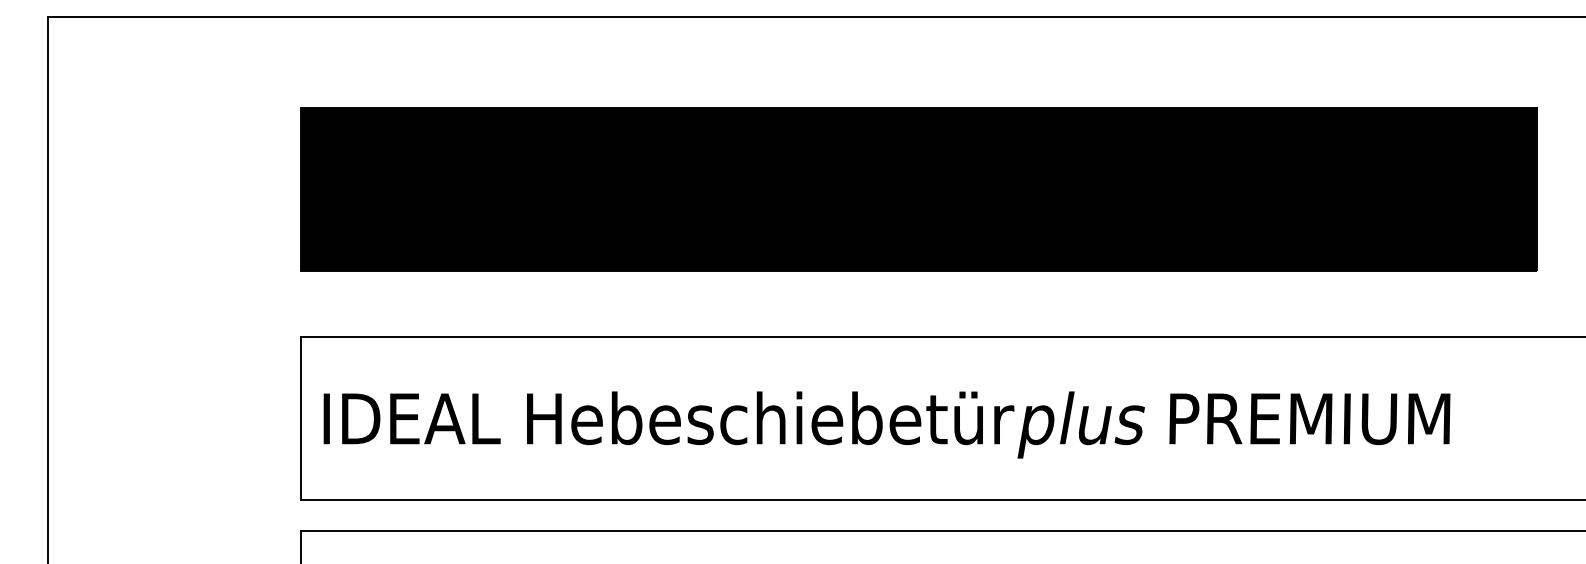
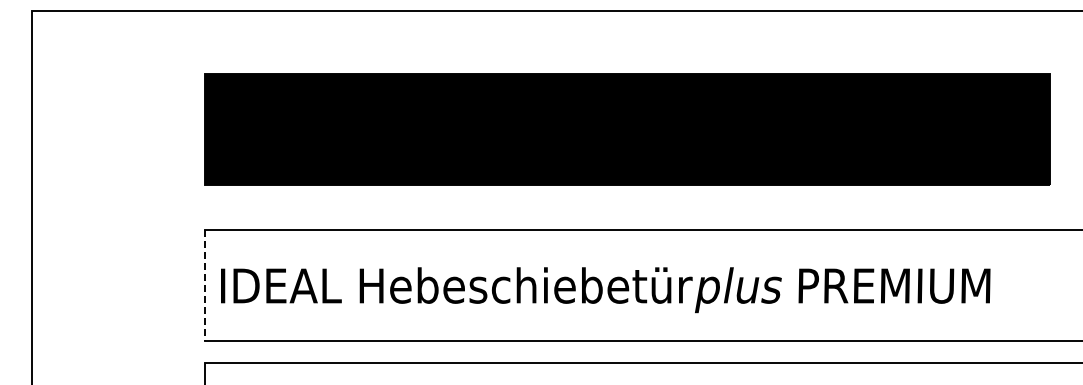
line: (301, 418) -> (205, 285), solid -> dashed

